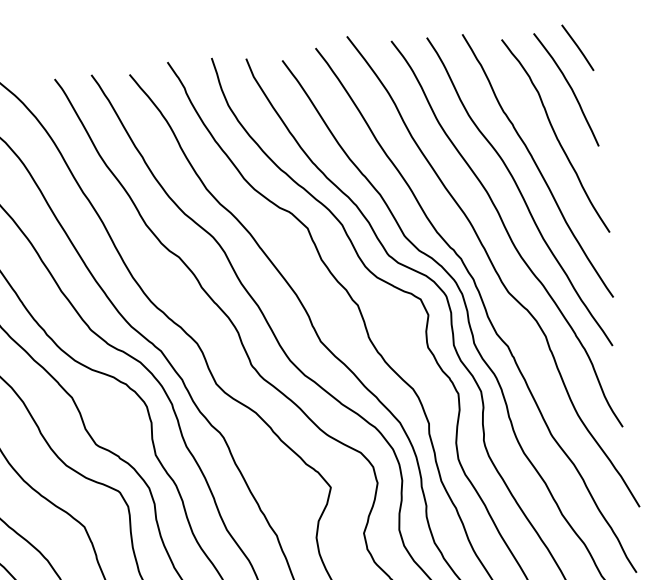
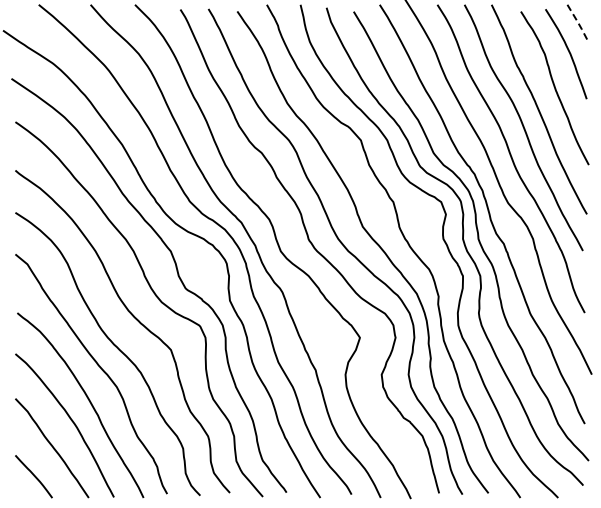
line: (578, 46) -> (578, 22), solid -> dashed

